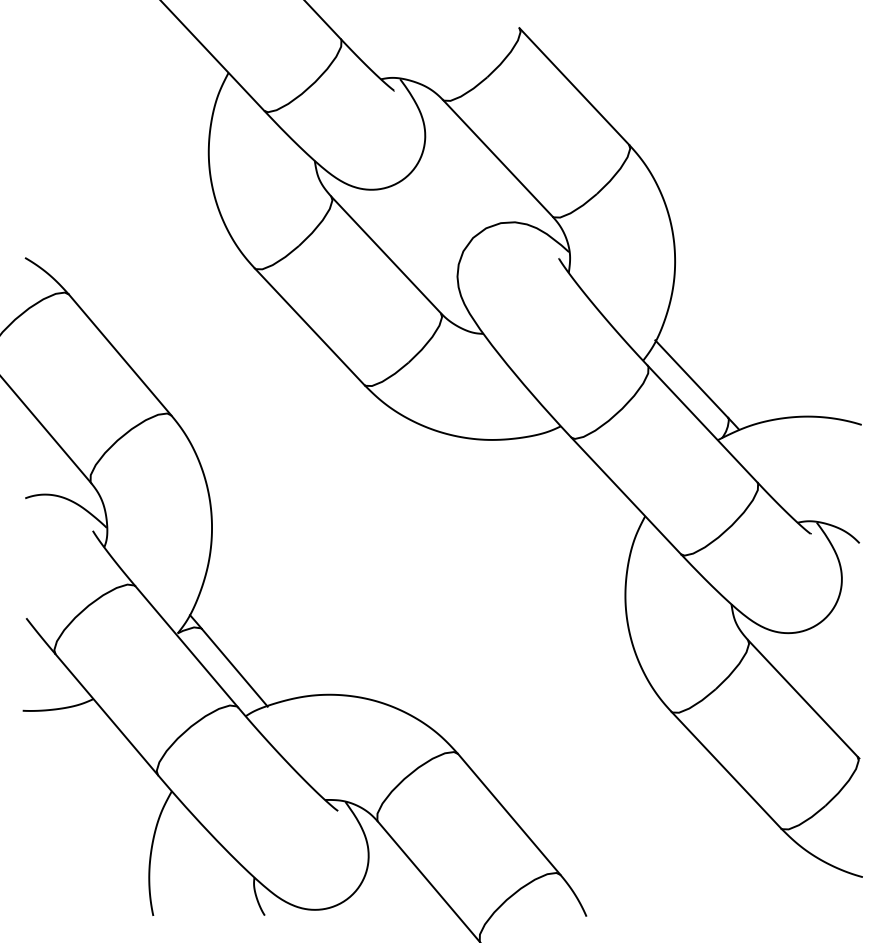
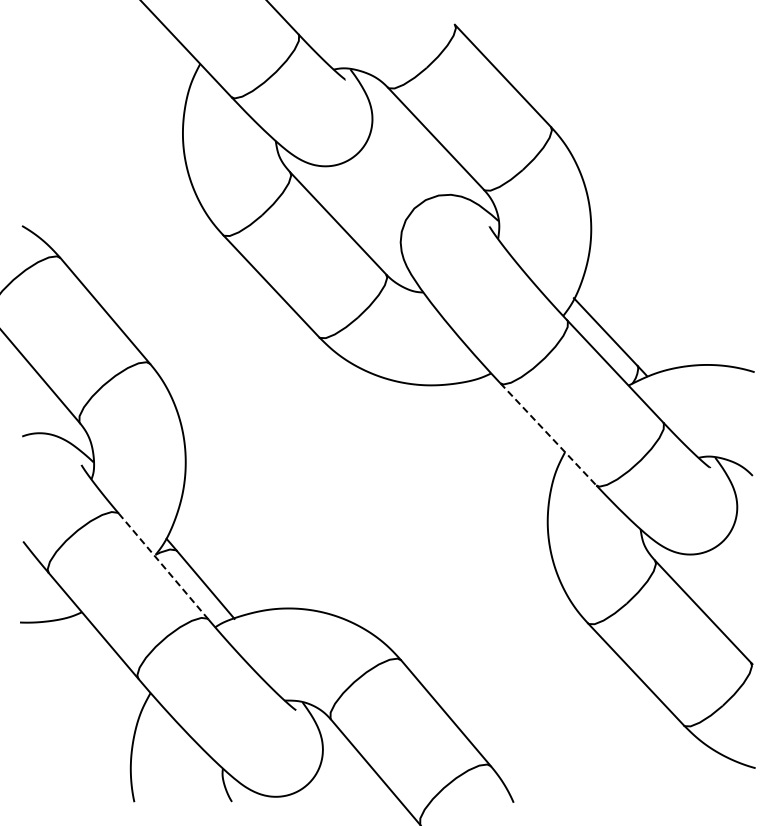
line: (626, 496) -> (548, 434), solid -> dashed
line: (186, 646) -> (163, 566), solid -> dashed

